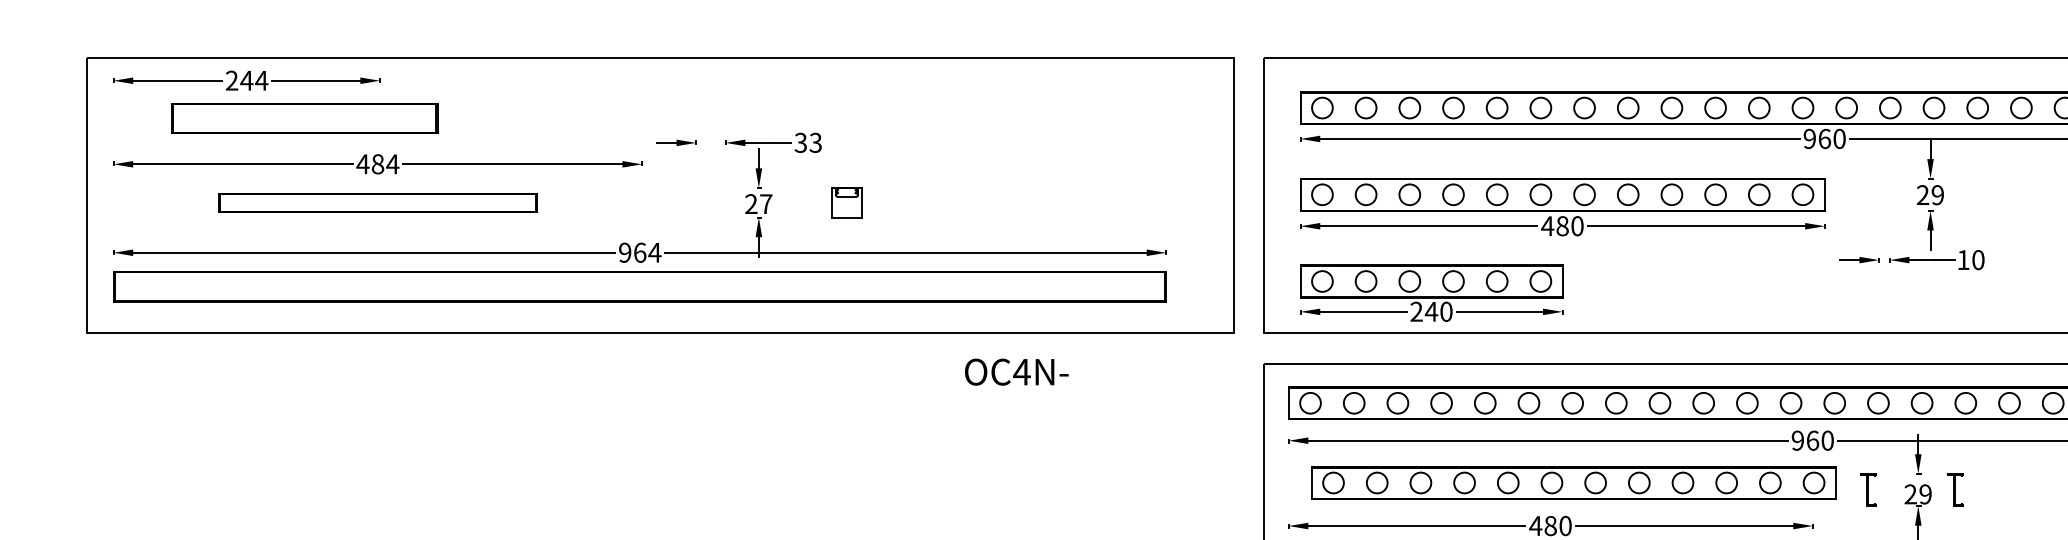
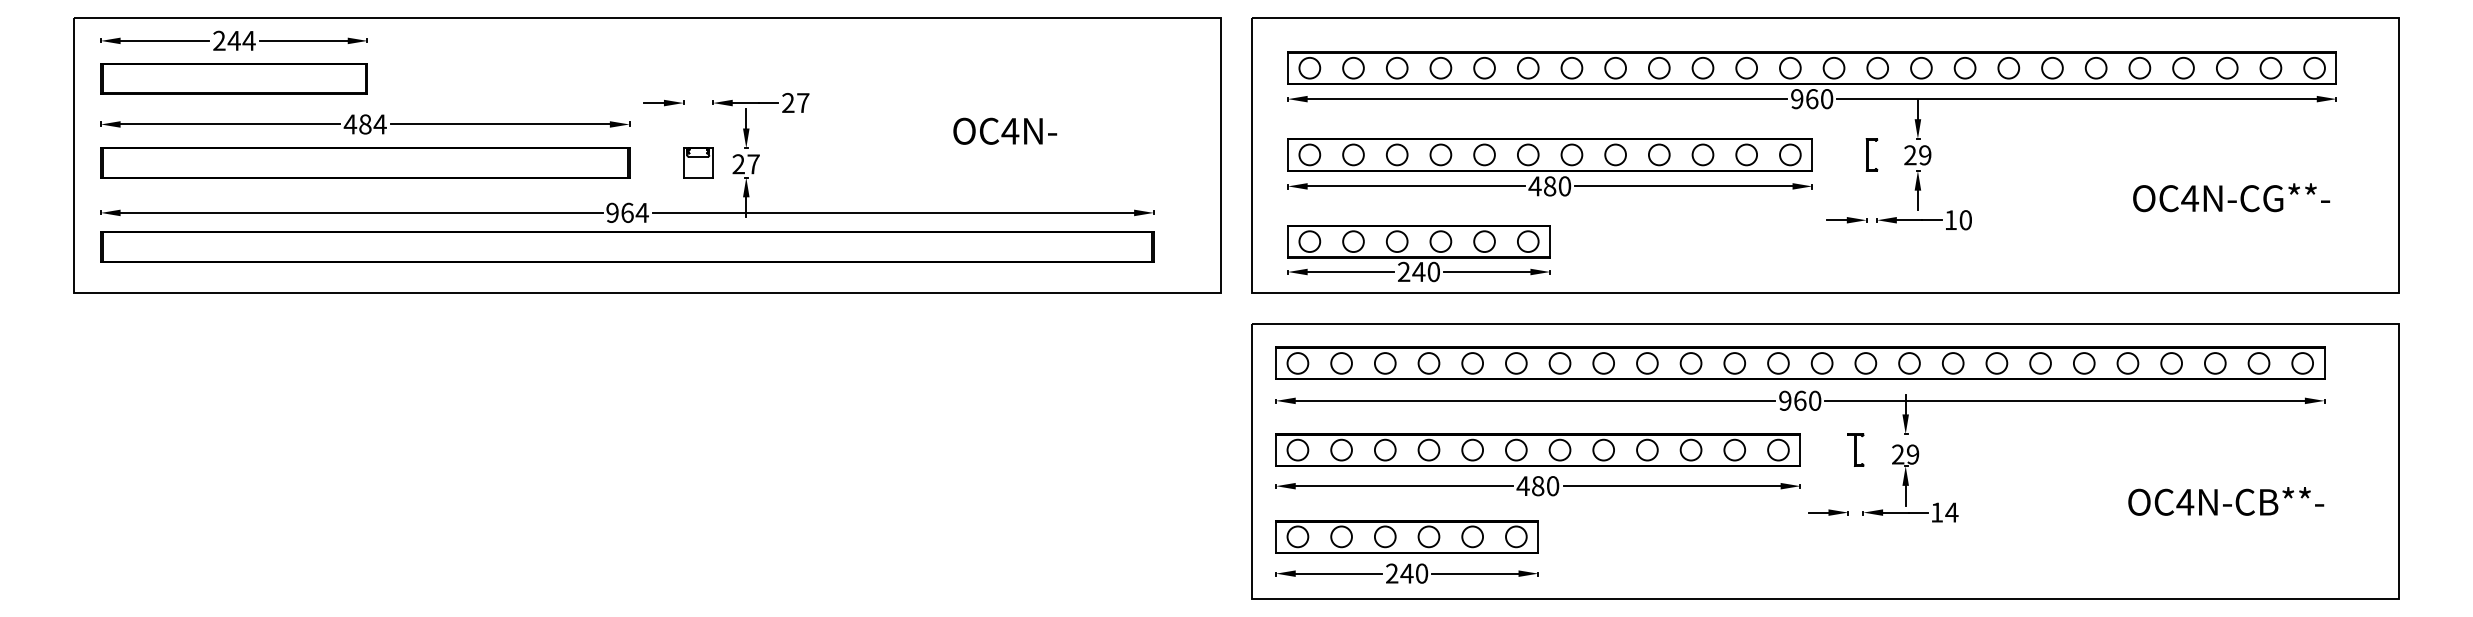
part: (304, 118) -> (233, 78), moved
text: (808, 143) -> (795, 103), 33 -> 27
part: (1884, 194) -> (1871, 154), added
part: (378, 202) -> (365, 162), size x1.67
part: (847, 202) -> (698, 162), moved
text: (1017, 371) -> (1005, 130), moved
part: (1573, 482) -> (1537, 449), moved
part: (1955, 489) -> (1942, 449), removed

